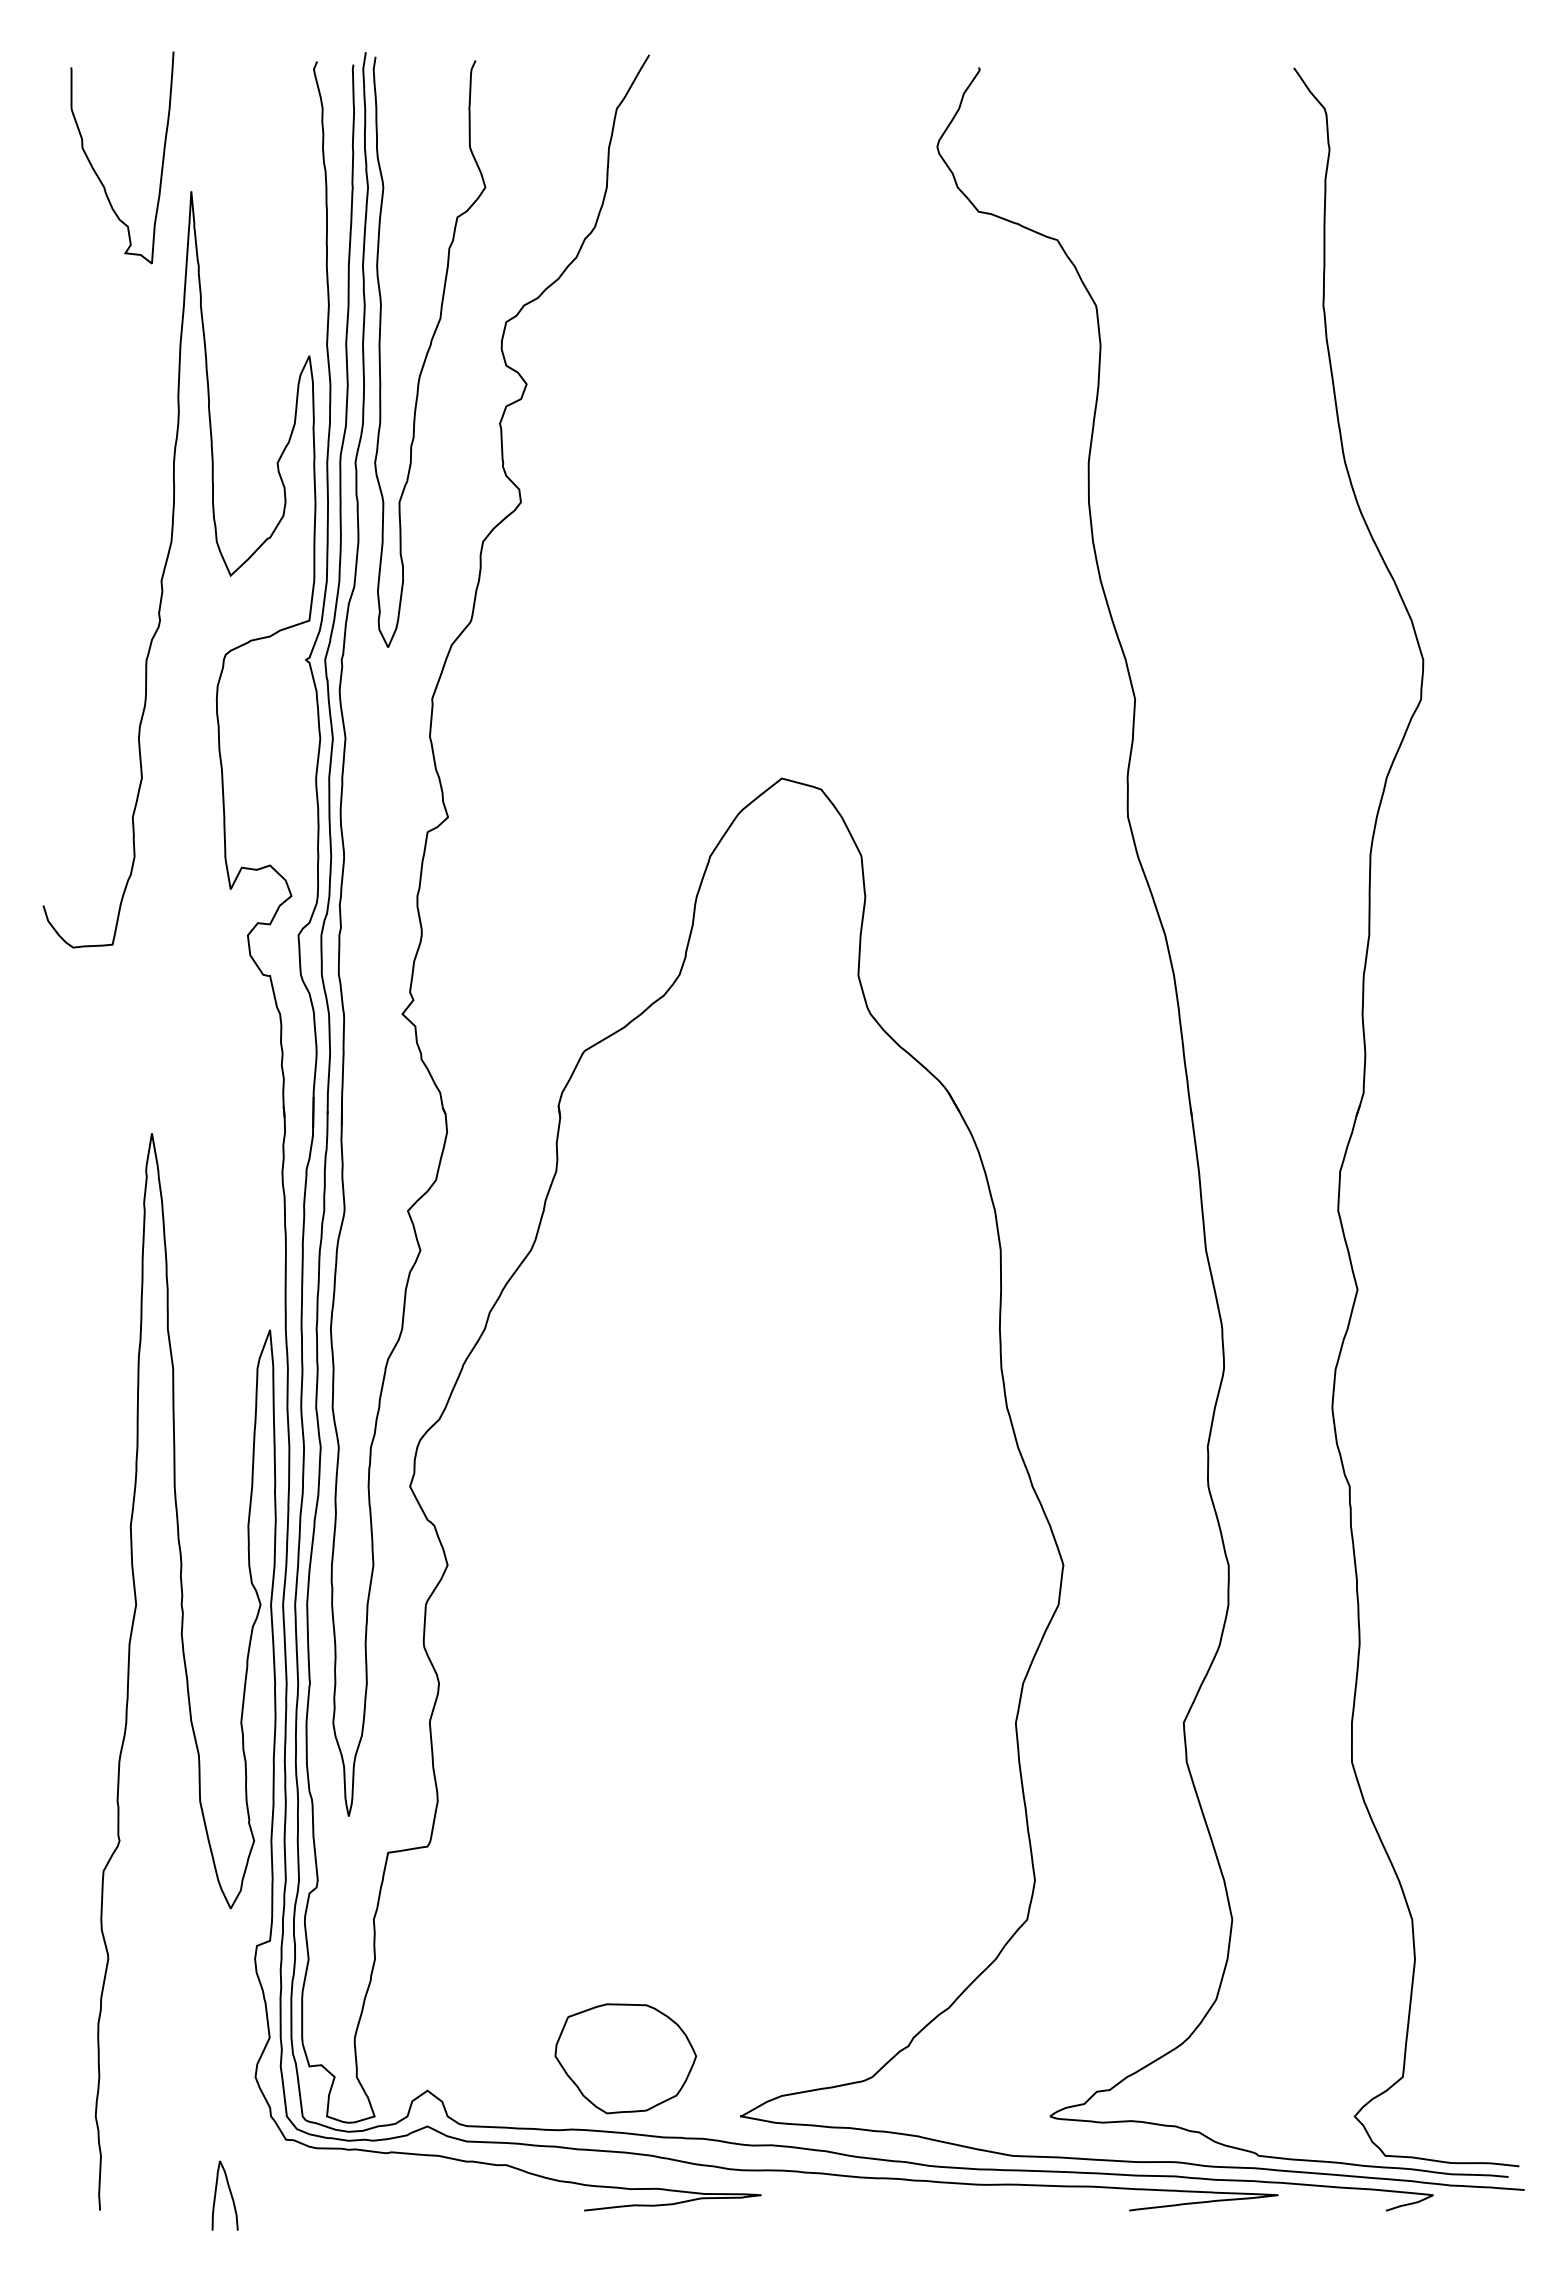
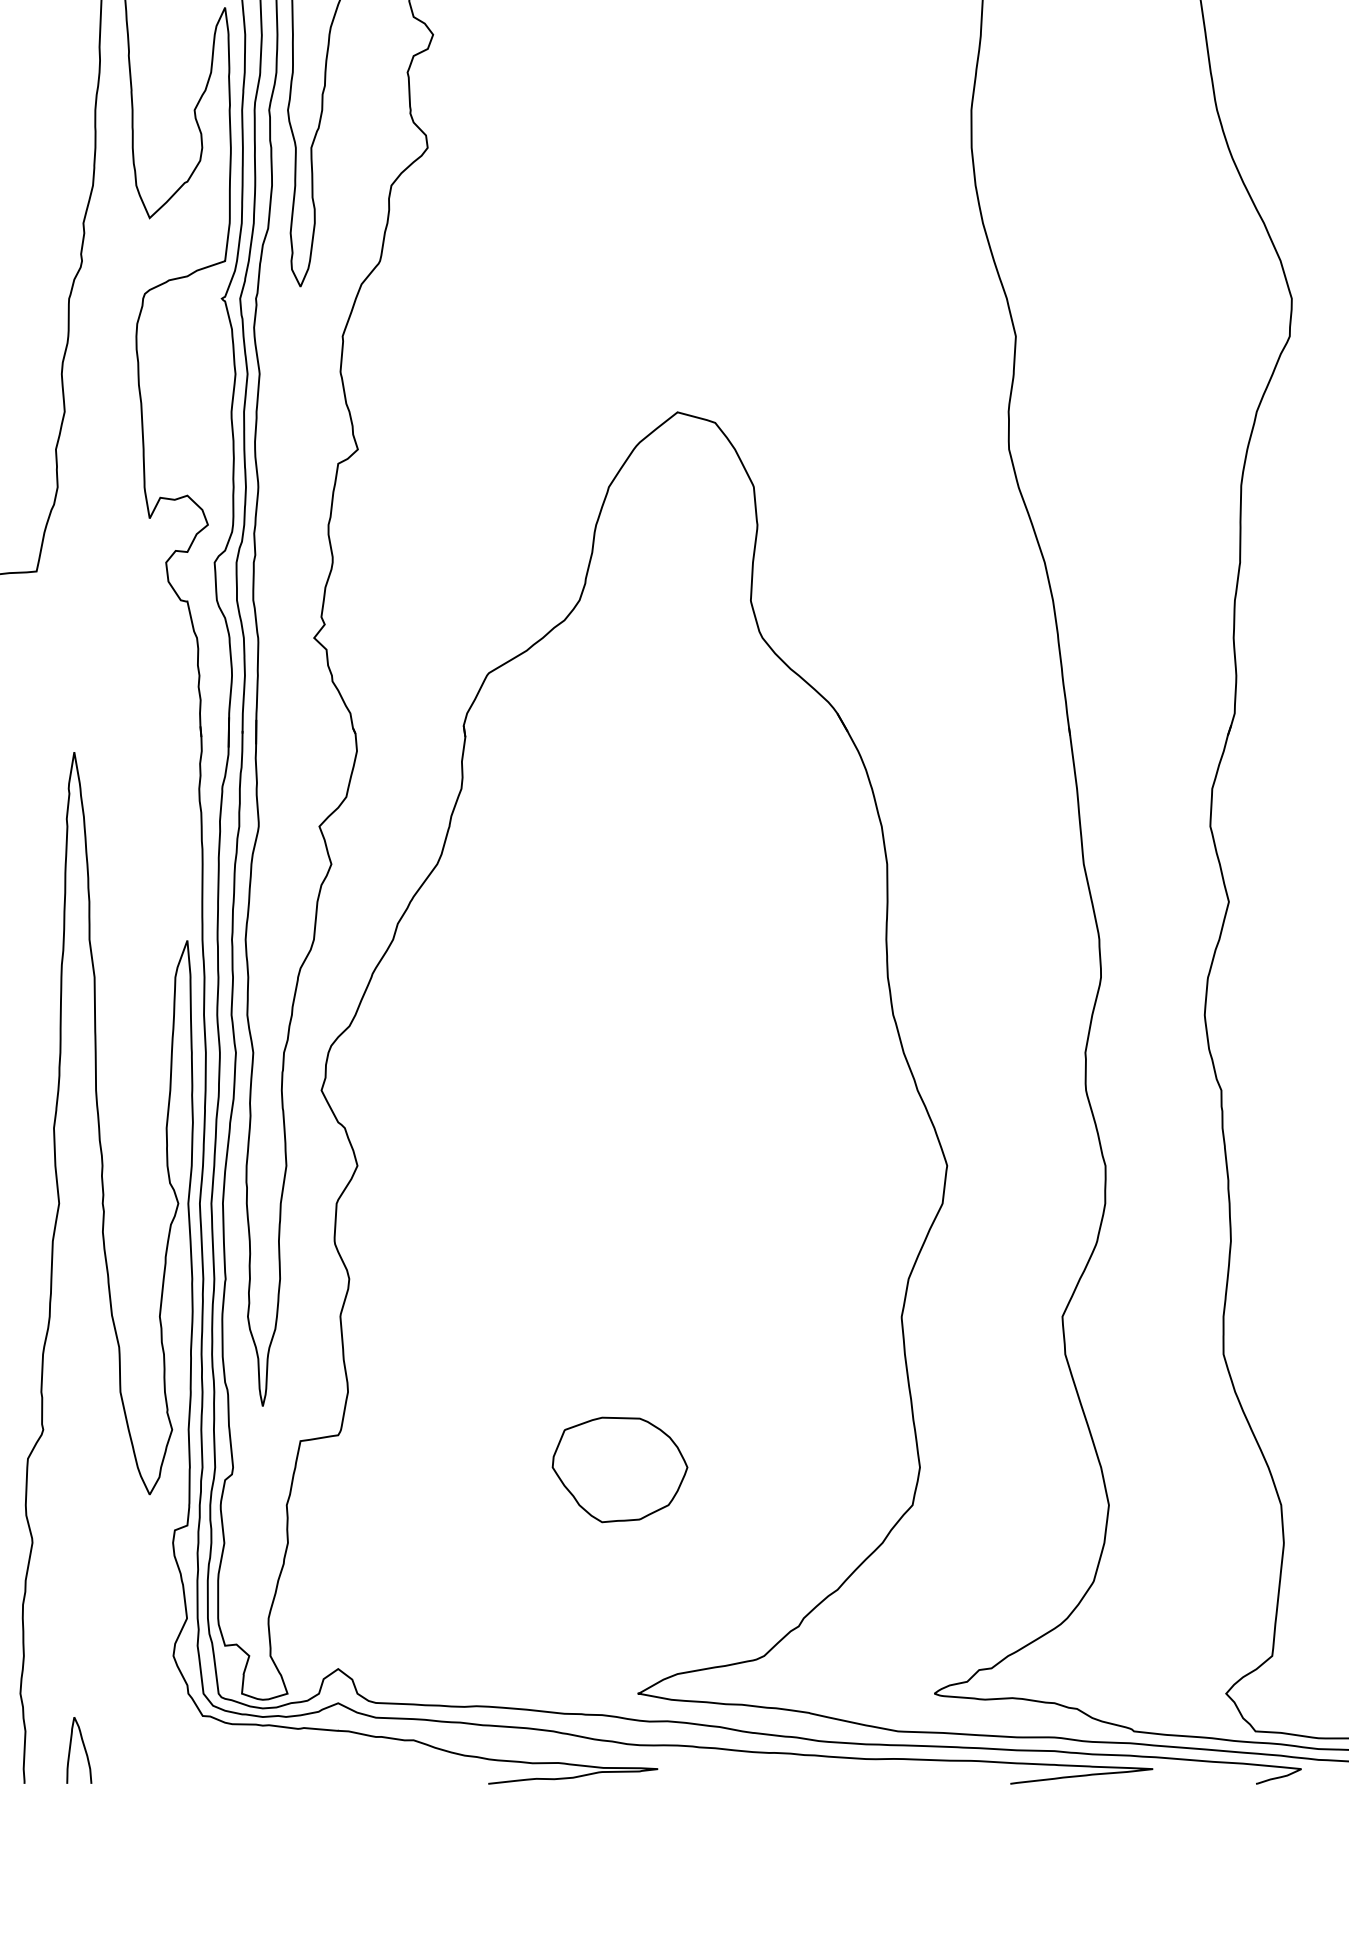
part: (625, 2058) -> (619, 1469), moved
curve: (229, 2192) -> (83, 1747), moved

